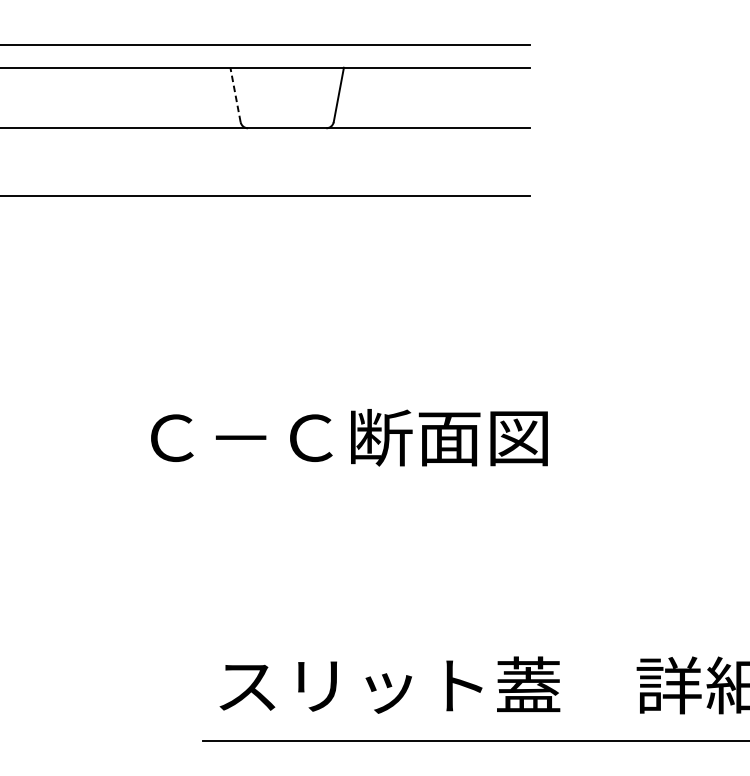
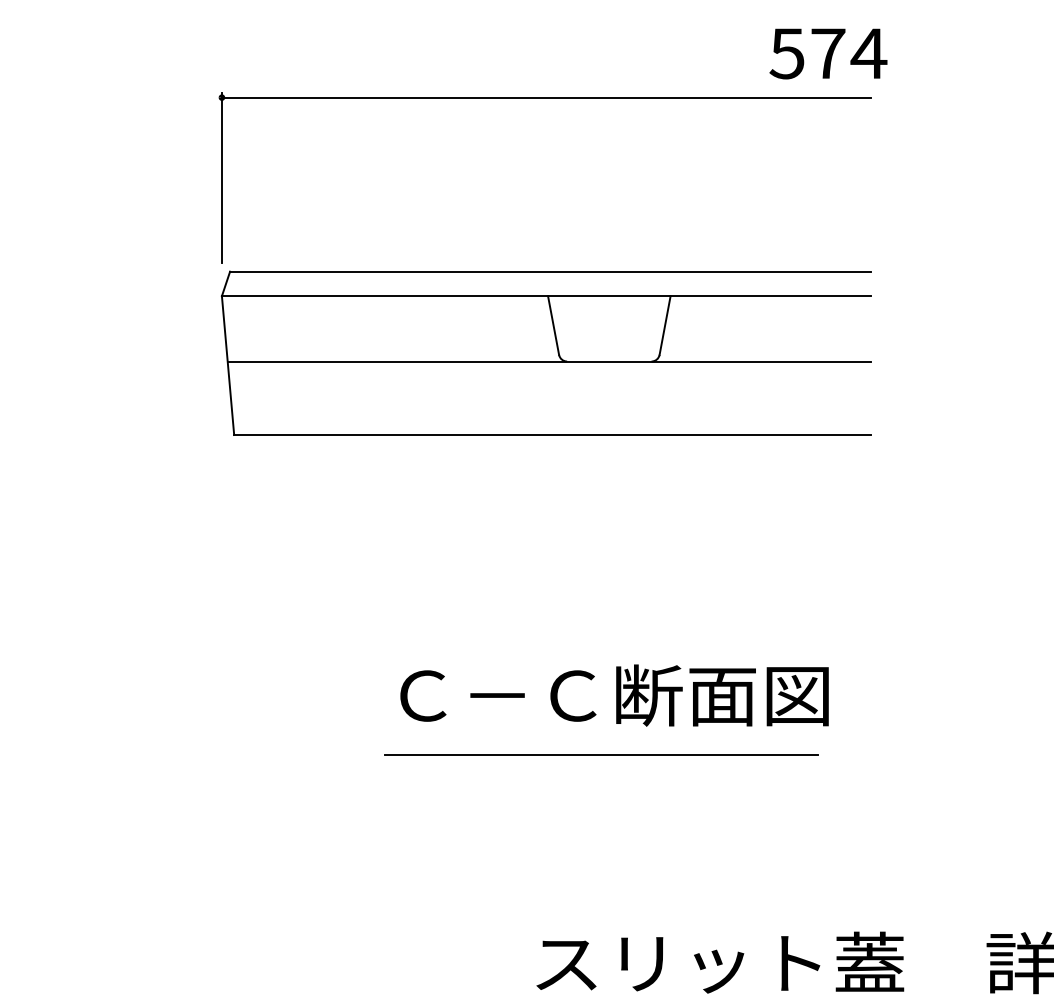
line: (235, 94) -> (553, 325), dashed -> solid
text: (349, 437) -> (614, 695), moved
line: (279, 492) -> (601, 754), added

